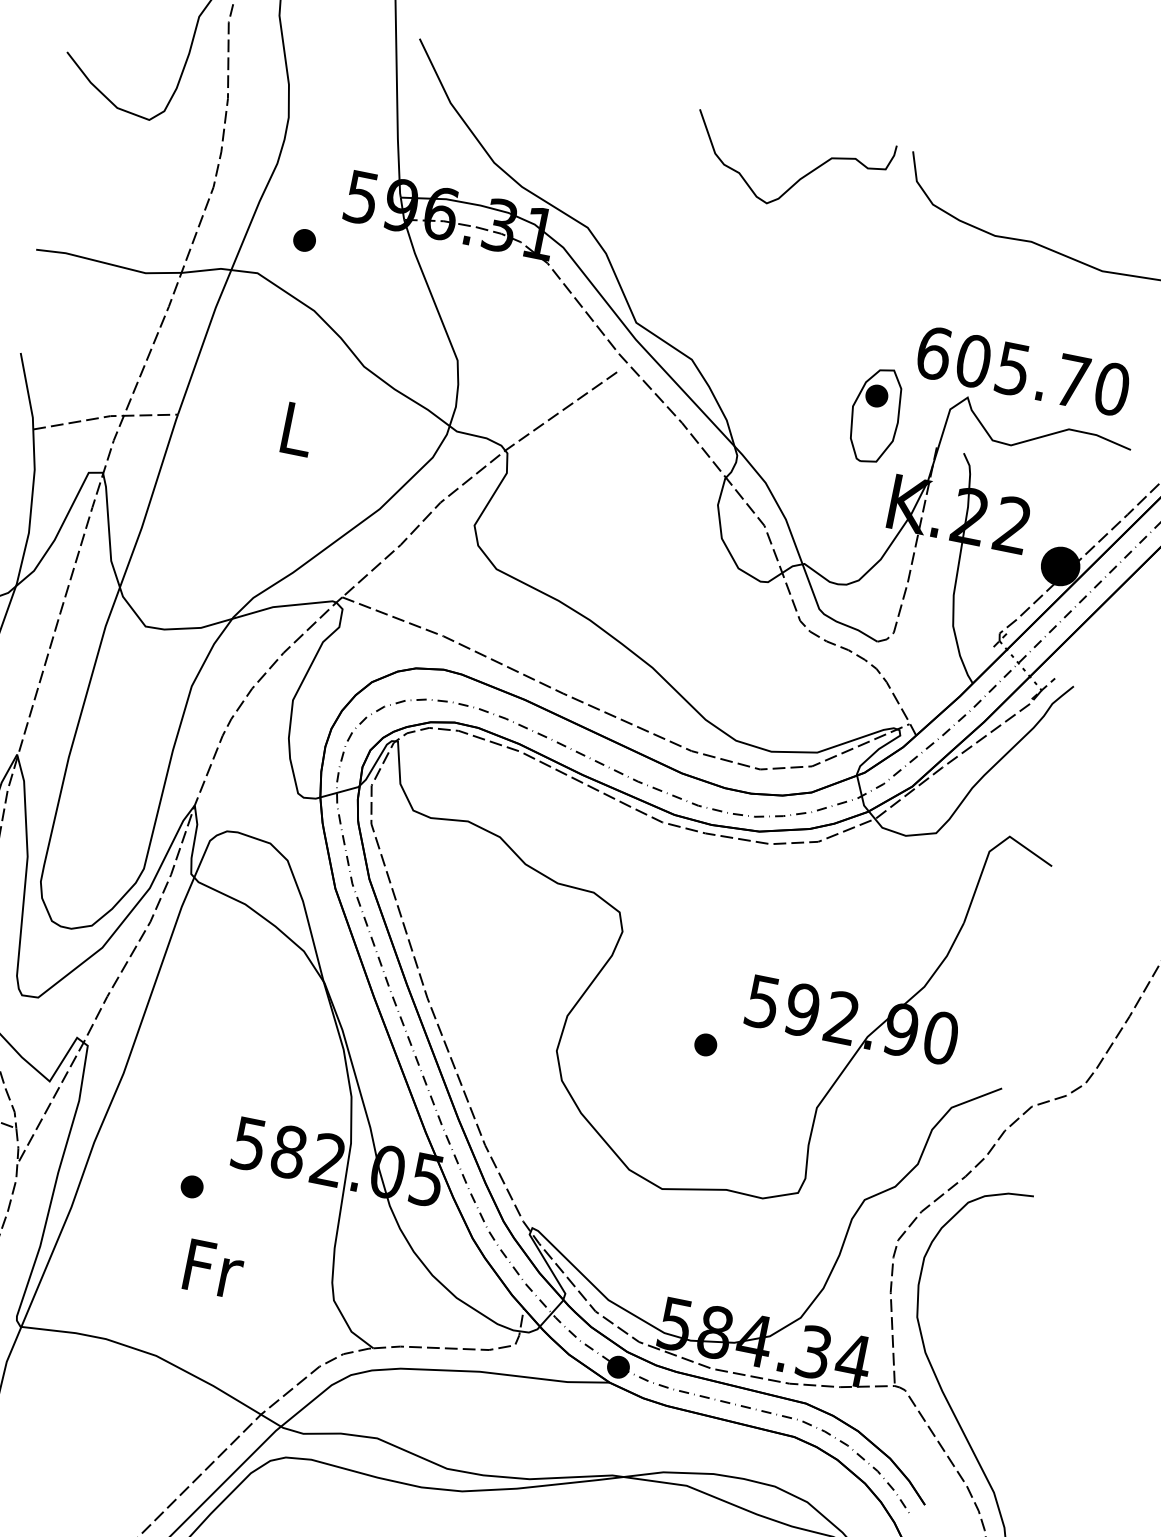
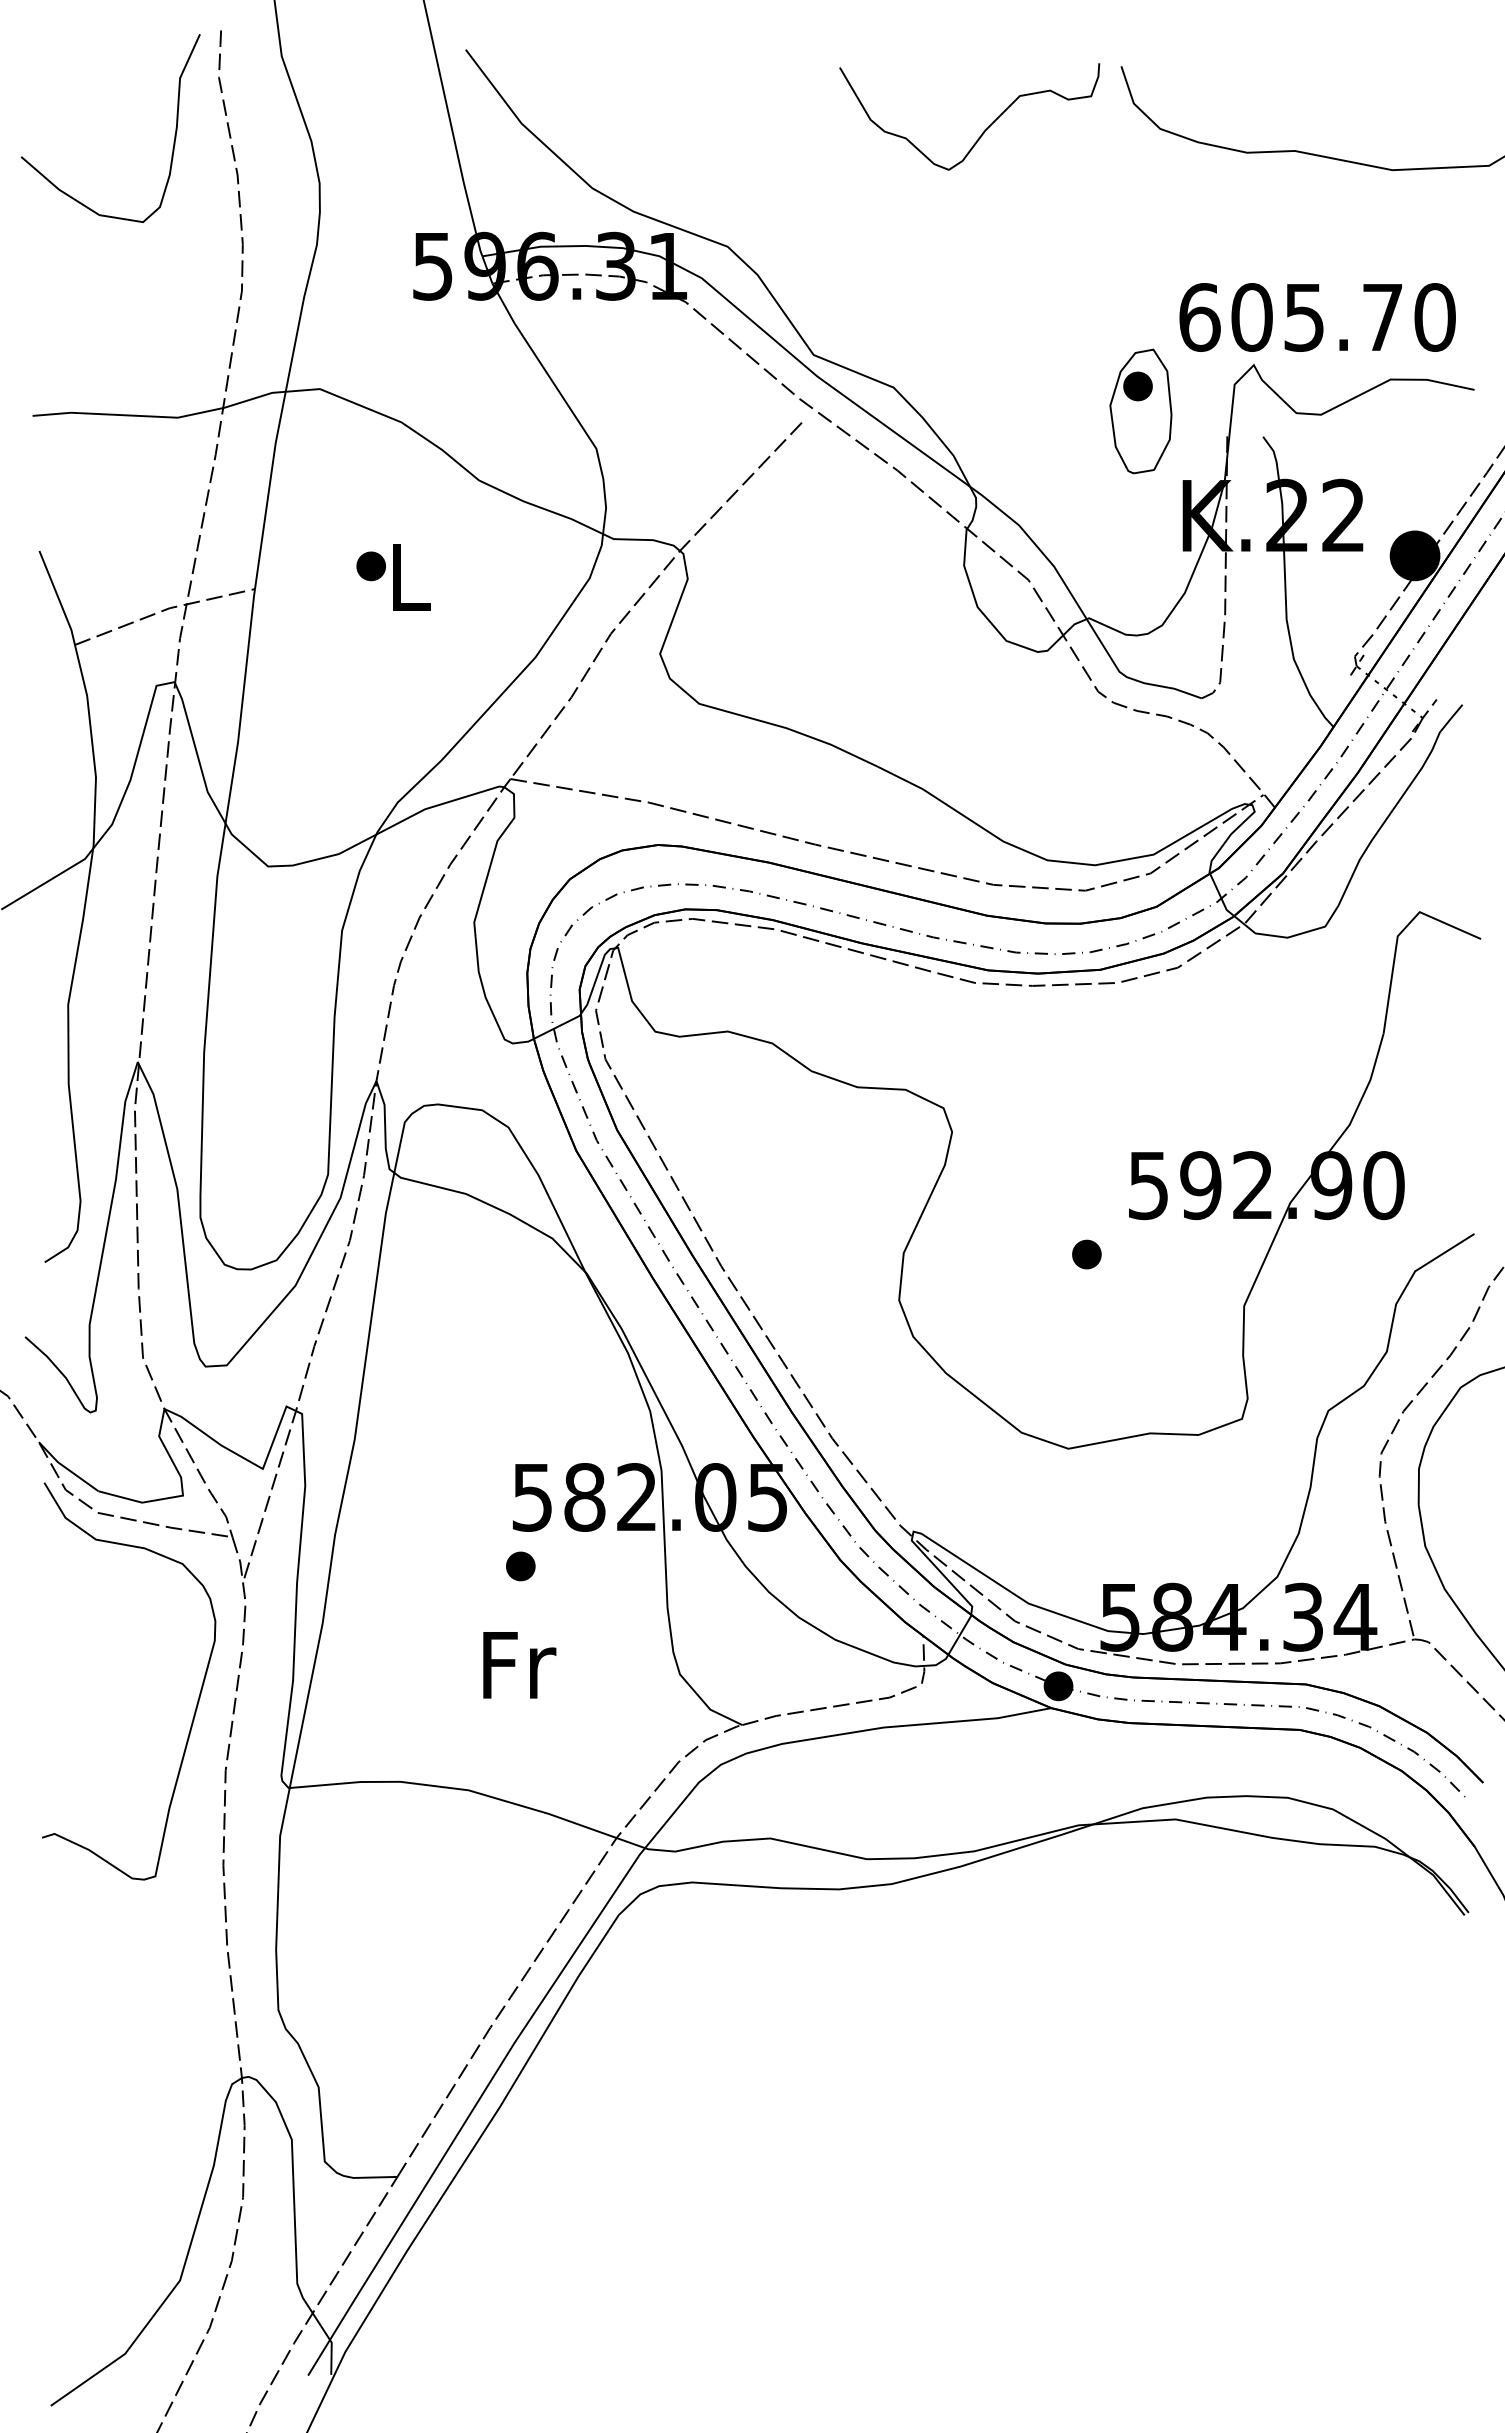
part: (304, 240) -> (370, 566), moved
part: (191, 1186) -> (520, 1566), moved

